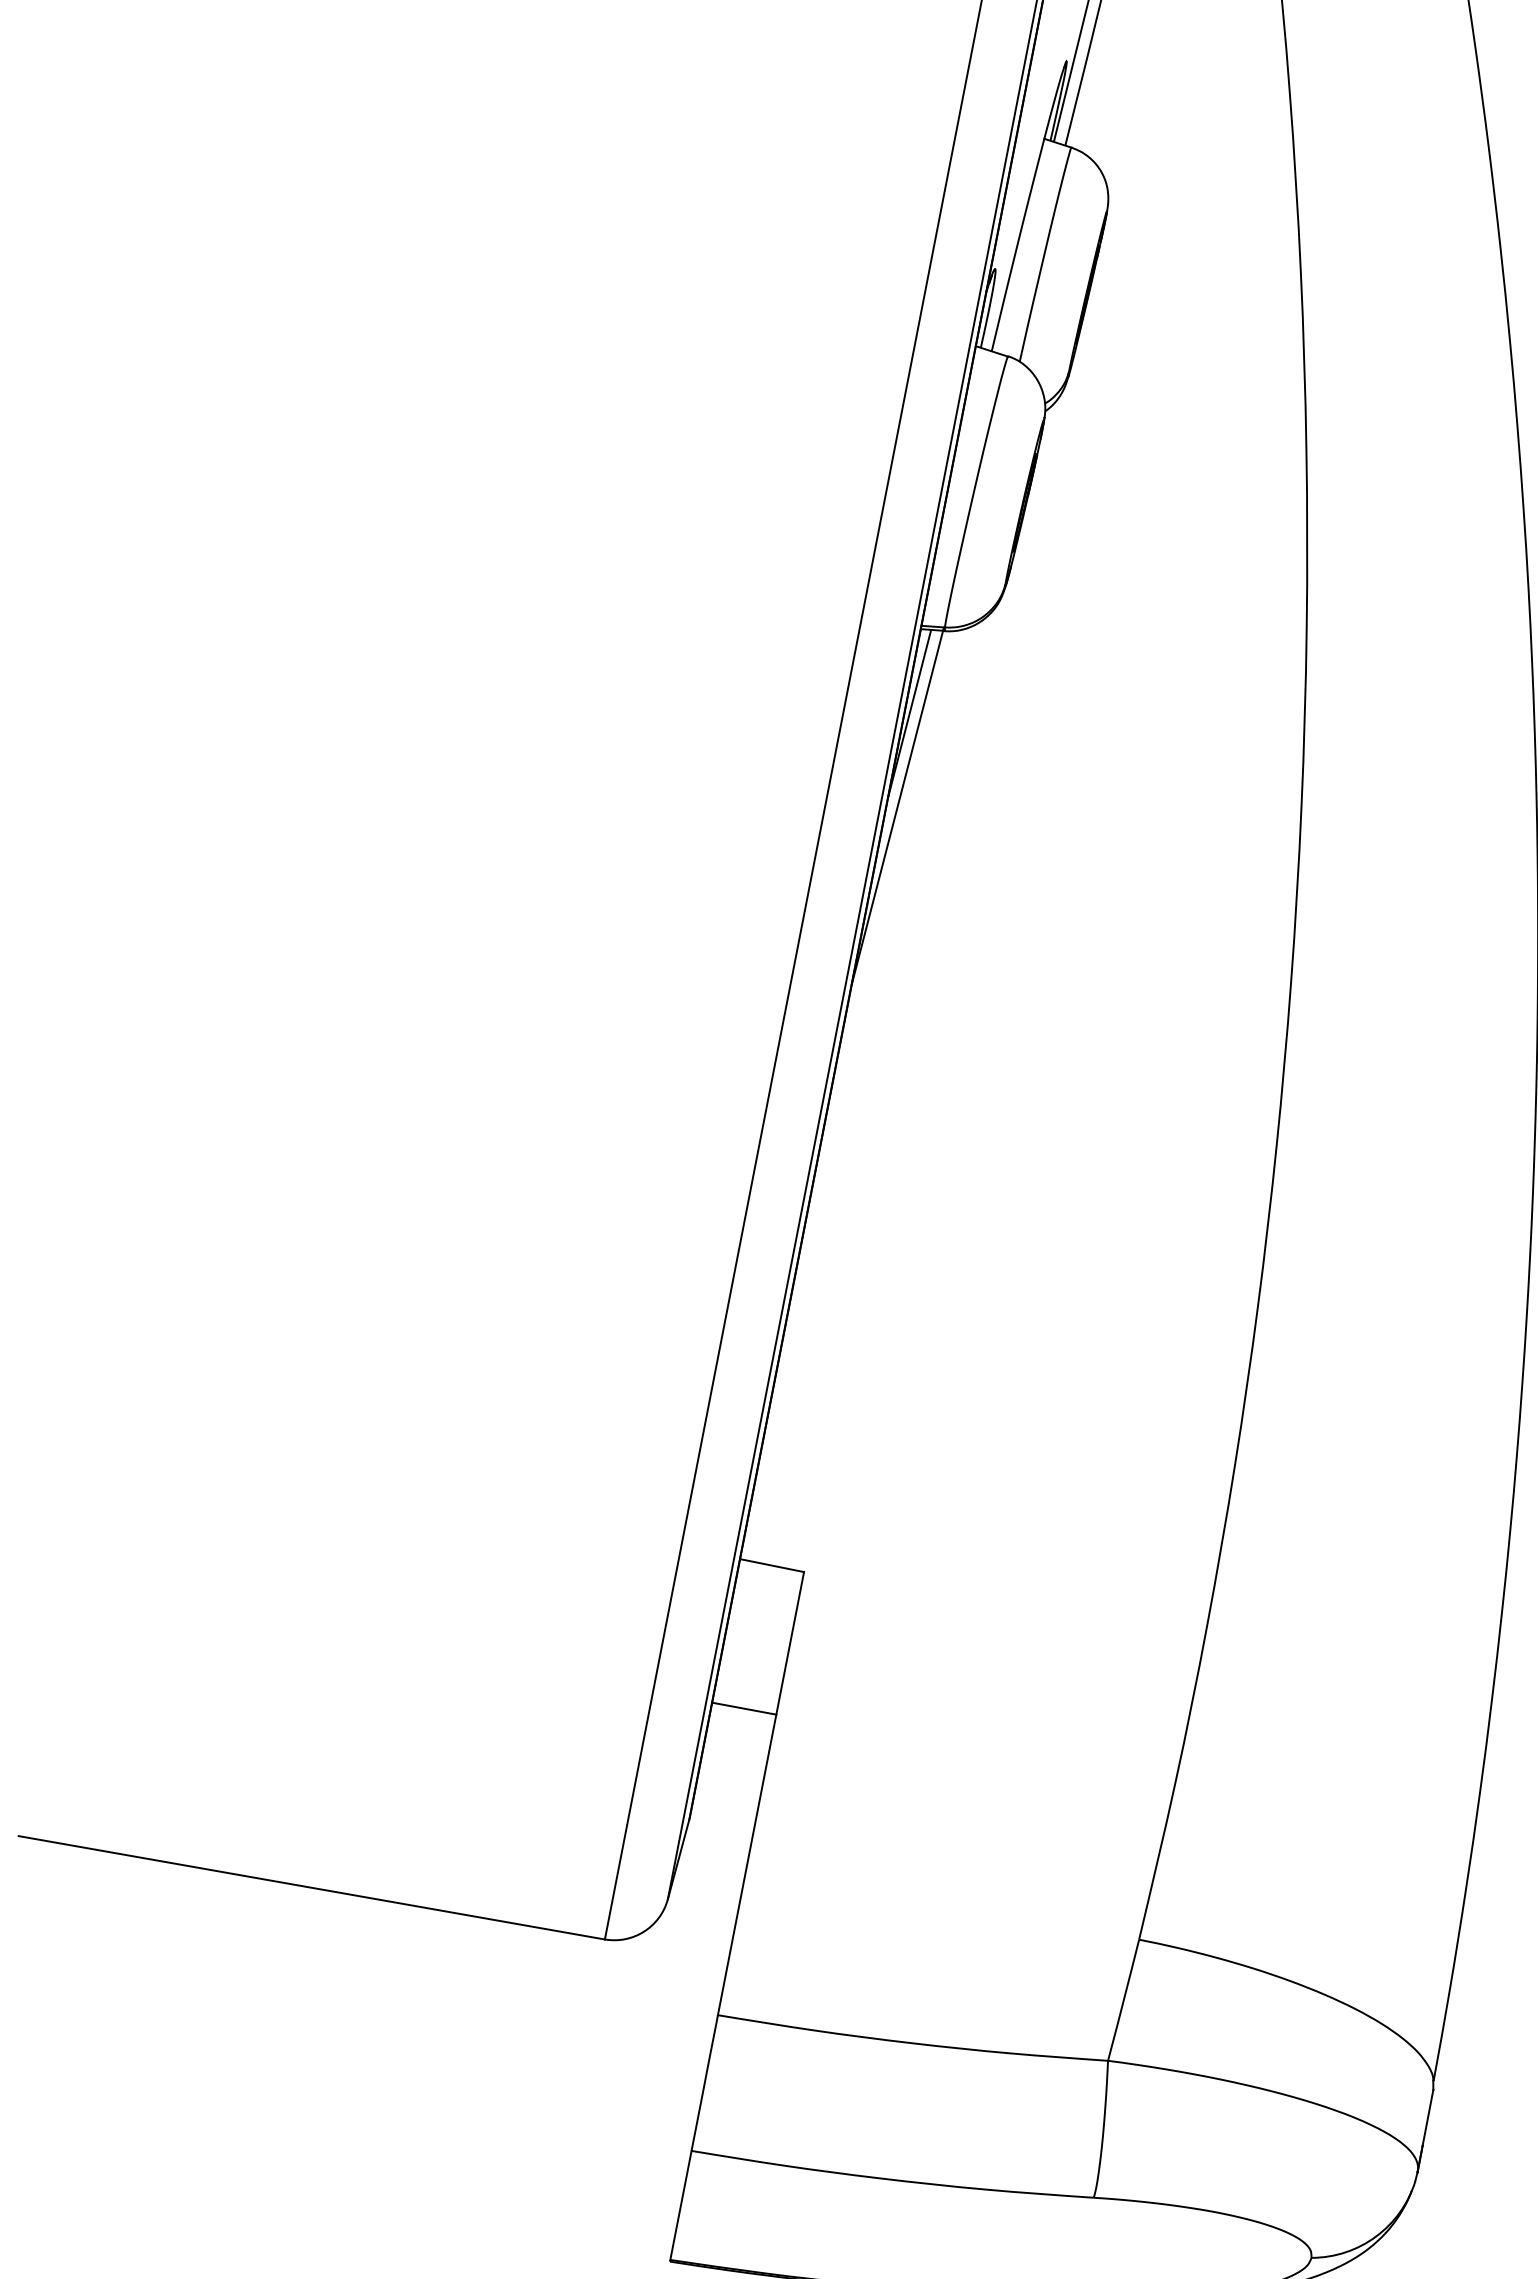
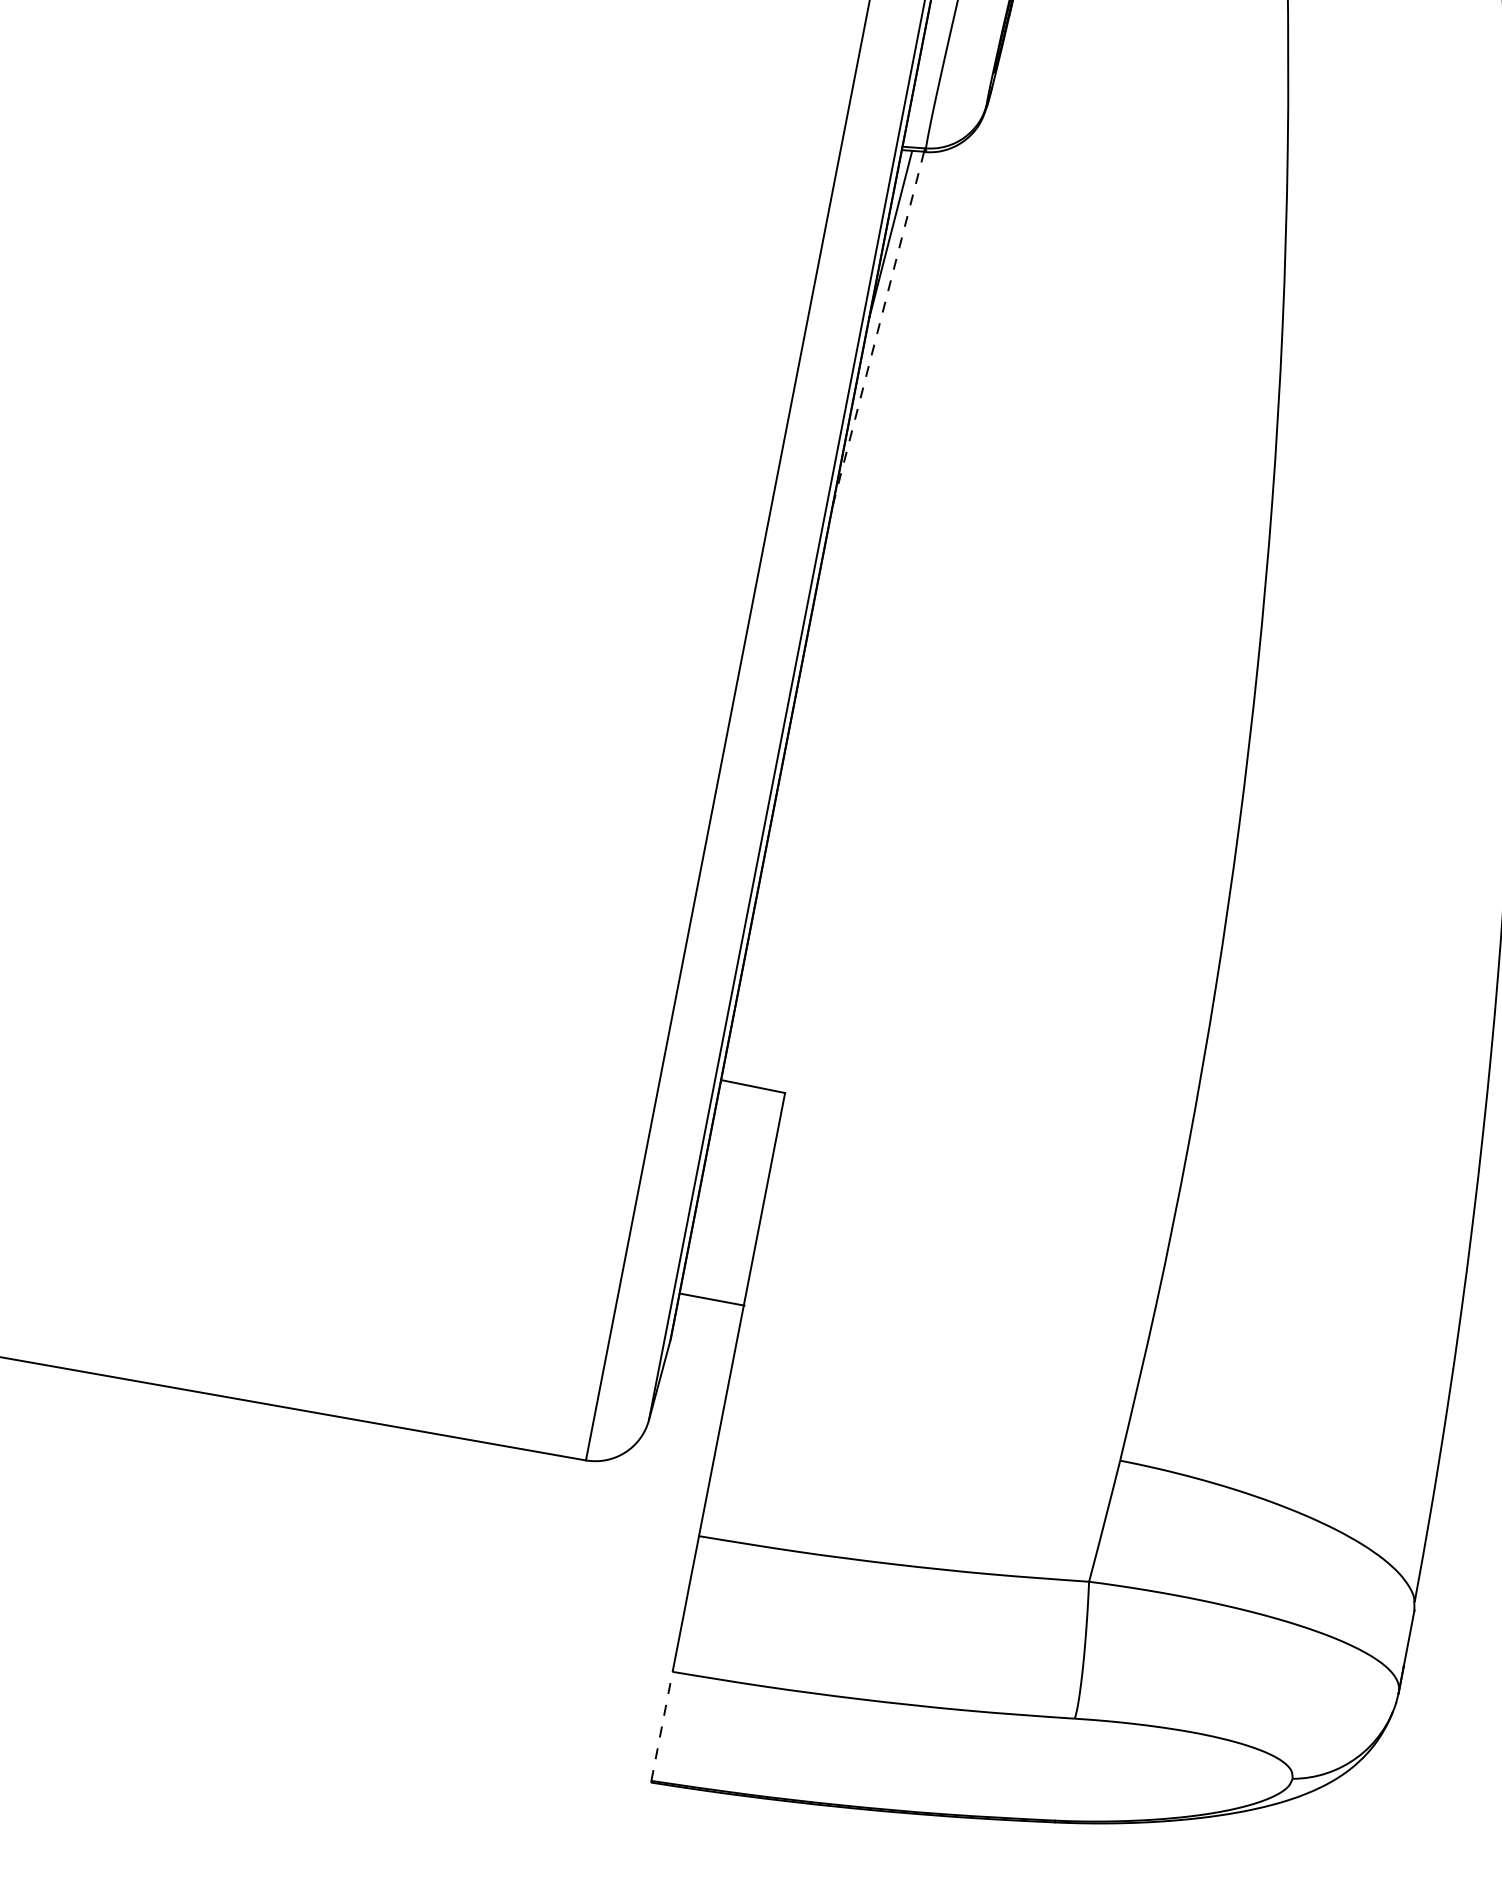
line: (897, 807) -> (878, 328), solid -> dashed
line: (744, 1708) -> (712, 1299), moved
line: (680, 2205) -> (661, 1726), solid -> dashed

